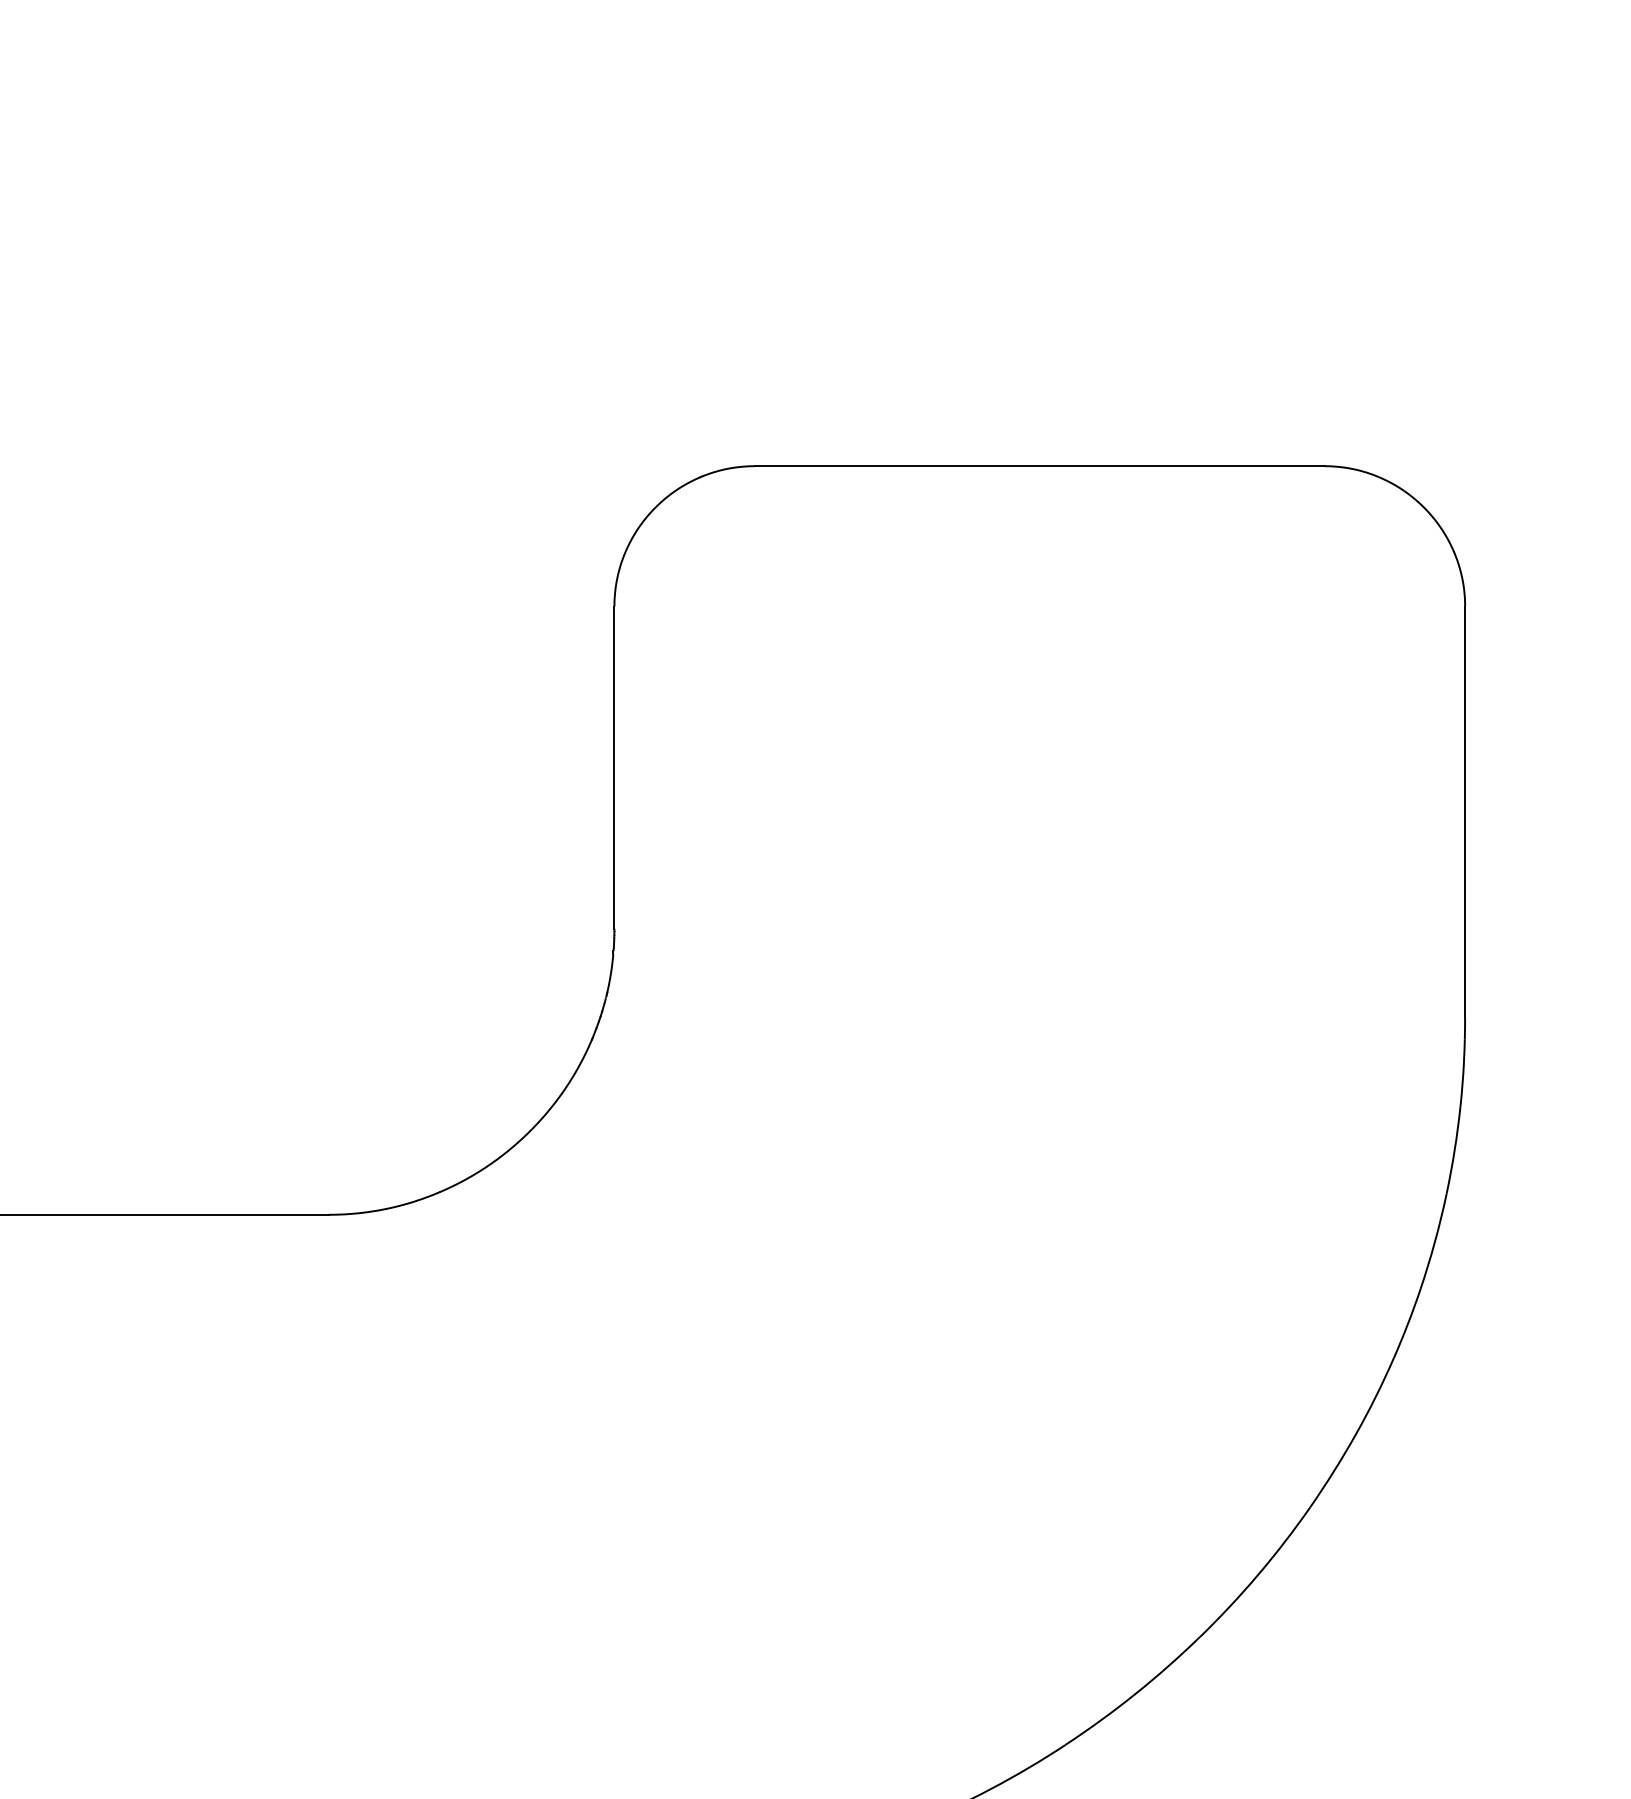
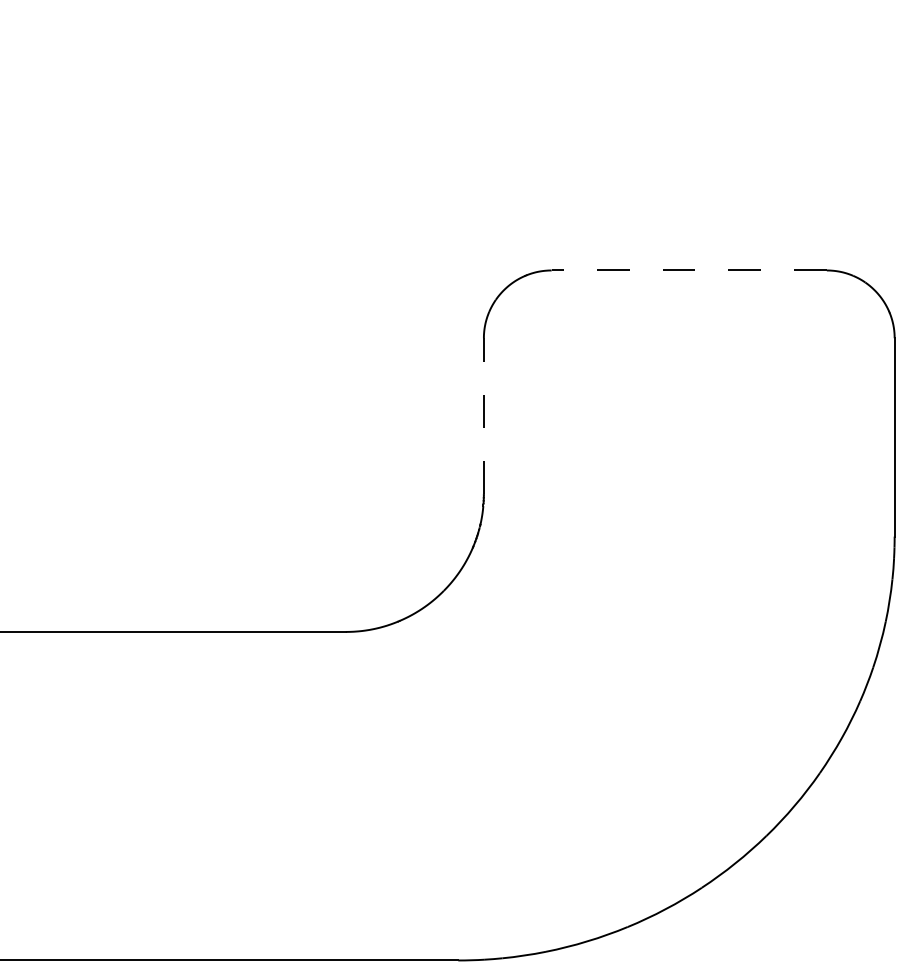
line: (1040, 466) -> (689, 270), solid -> dashed
line: (613, 768) -> (483, 416), solid -> dashed

